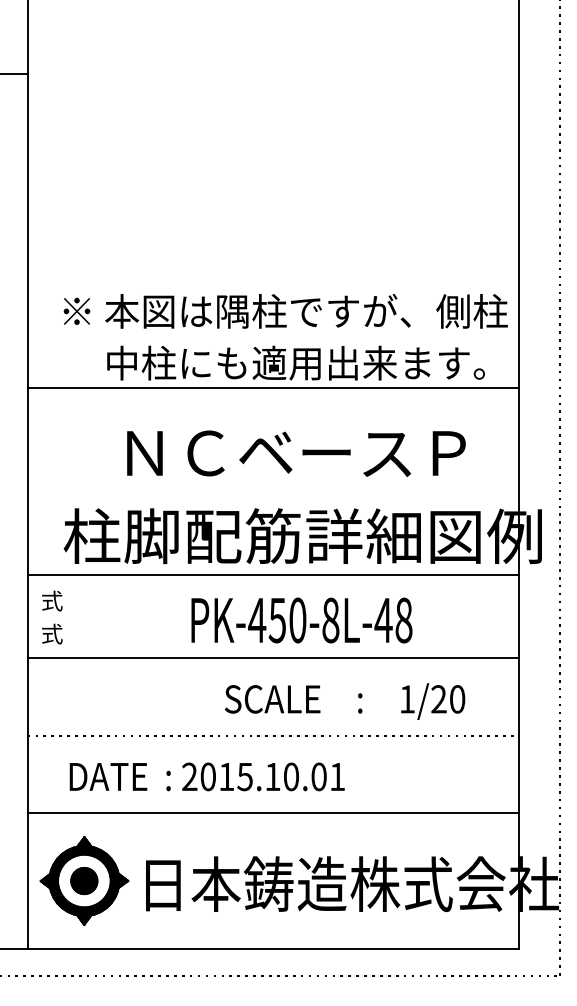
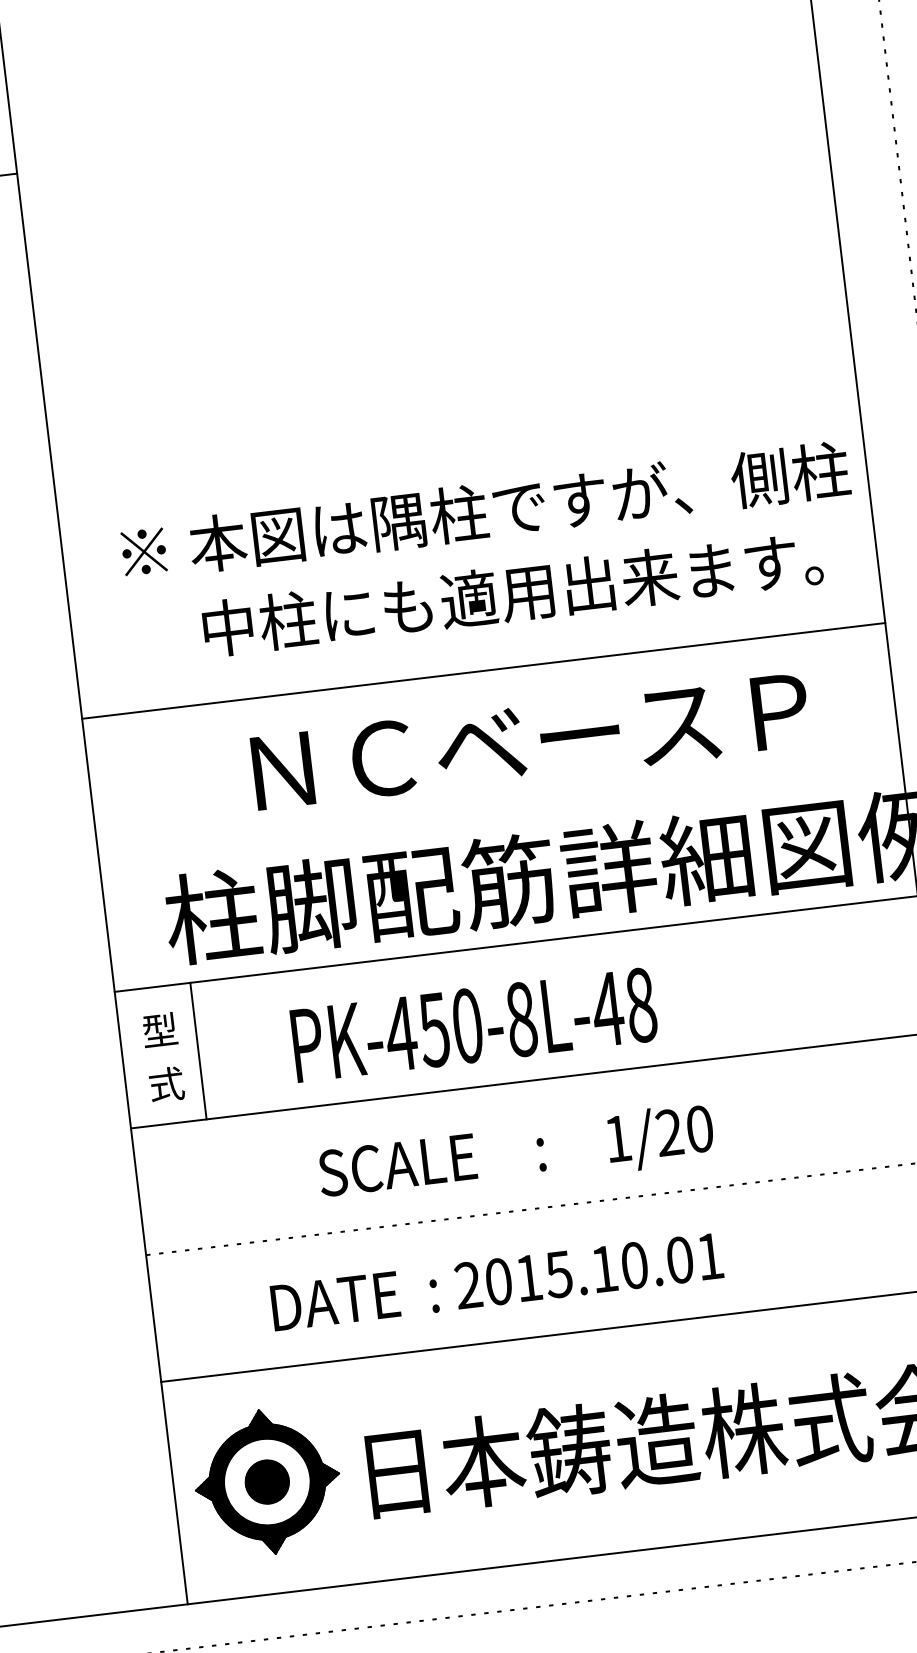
line: (272, 387) -> (482, 670), moved
text: (51, 600) -> (158, 1029), 式 -> 型
line: (73, 616) -> (197, 1051), added
text: (301, 620) -> (473, 1025), moved
text: (345, 701) -> (517, 1154), moved
text: (206, 776) -> (495, 1281), moved

